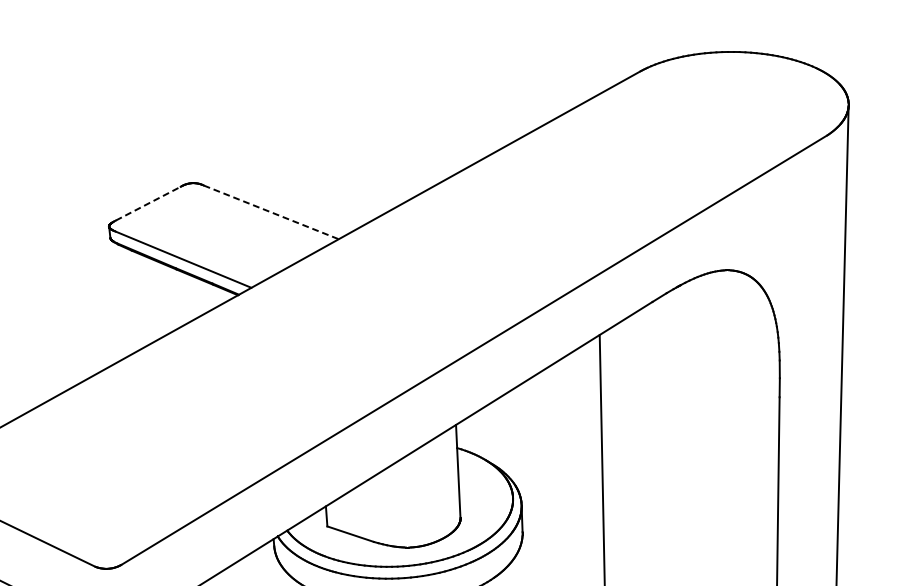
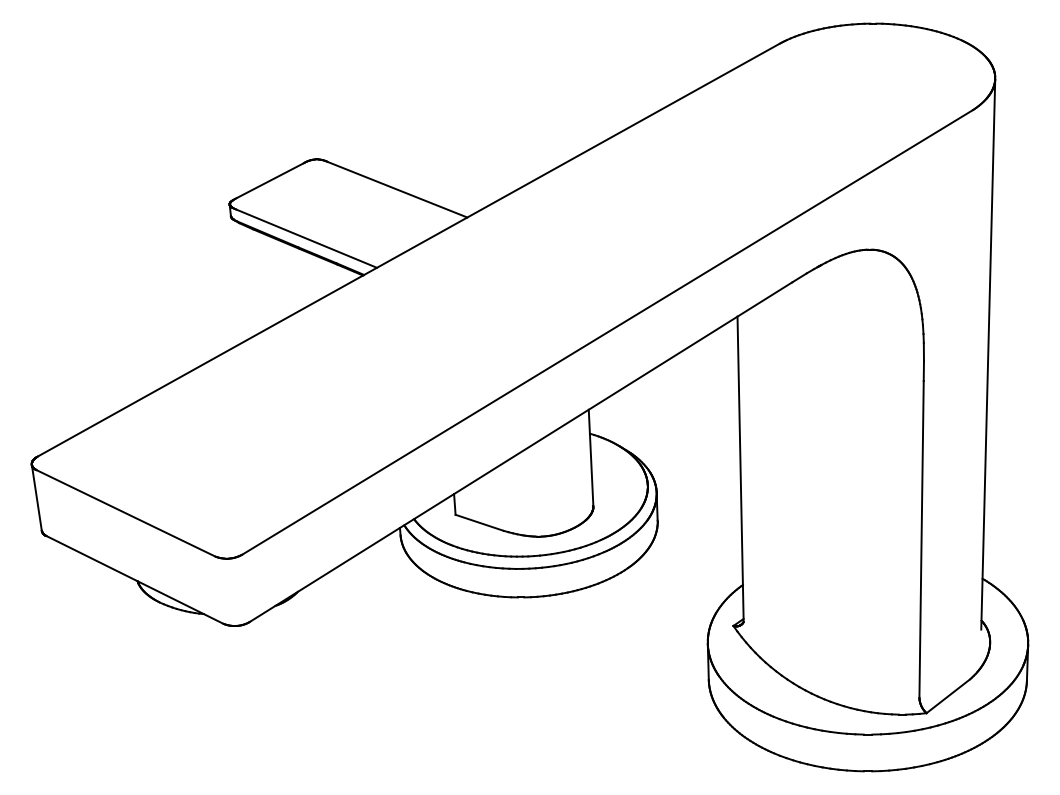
line: (148, 203) -> (270, 180), dashed -> solid
line: (271, 212) -> (397, 189), dashed -> solid

